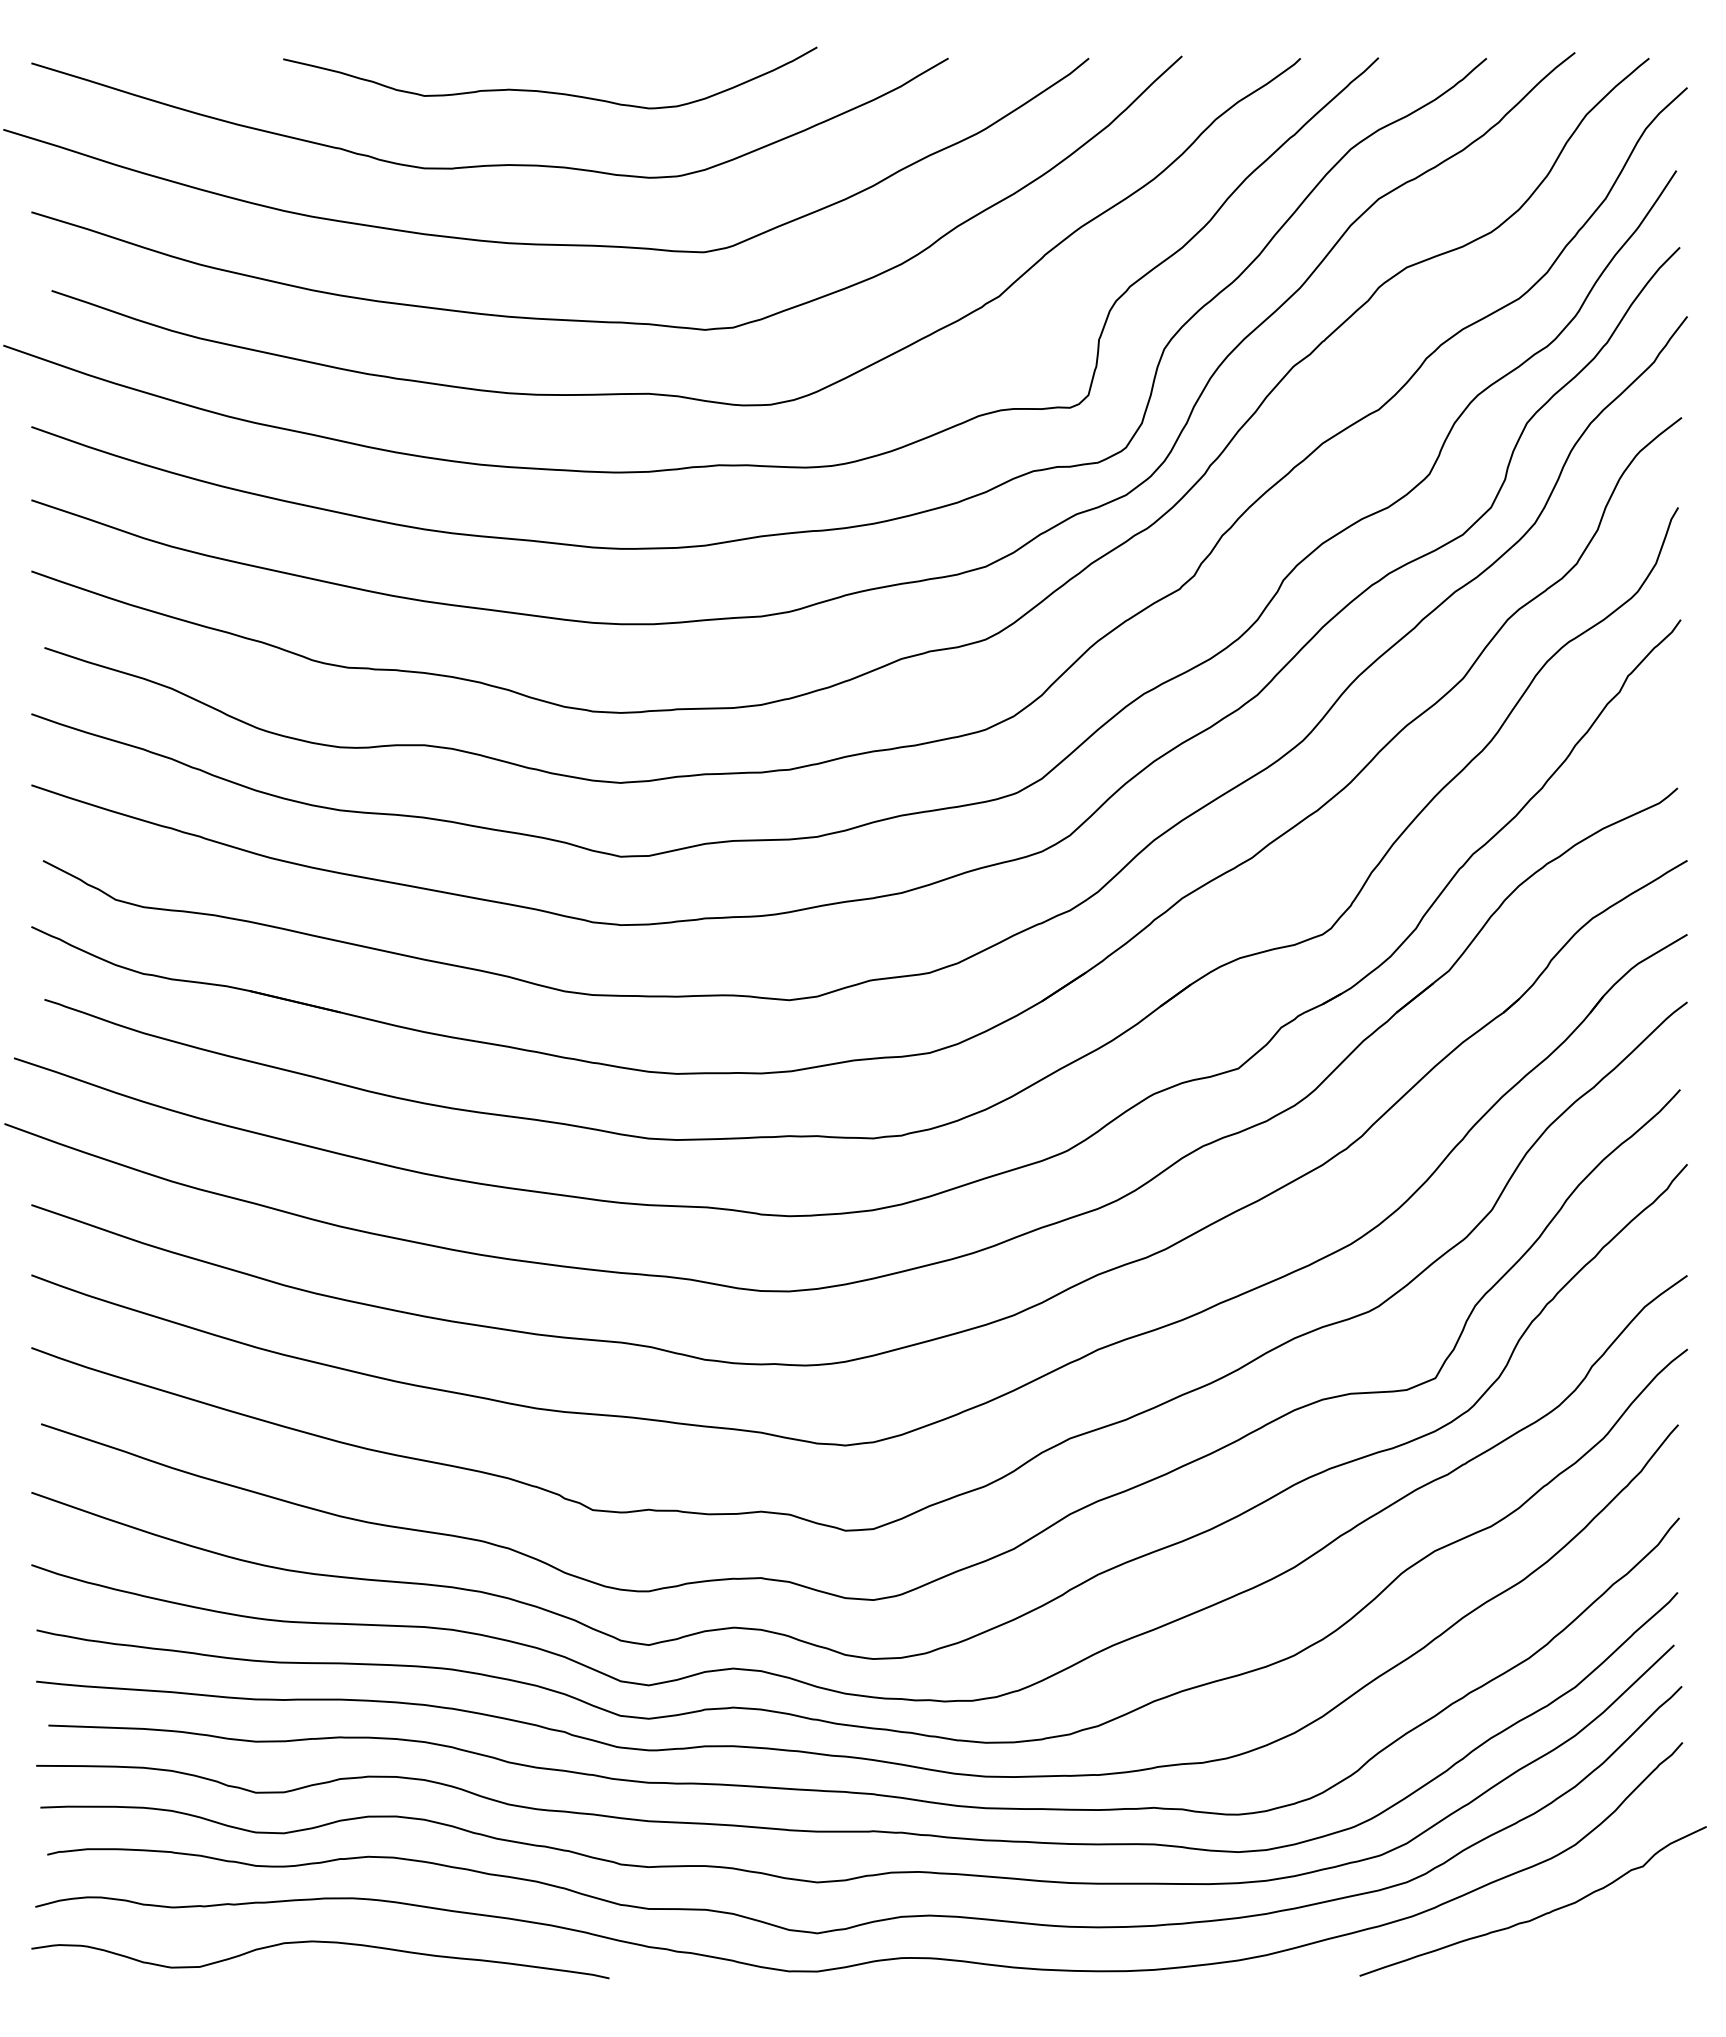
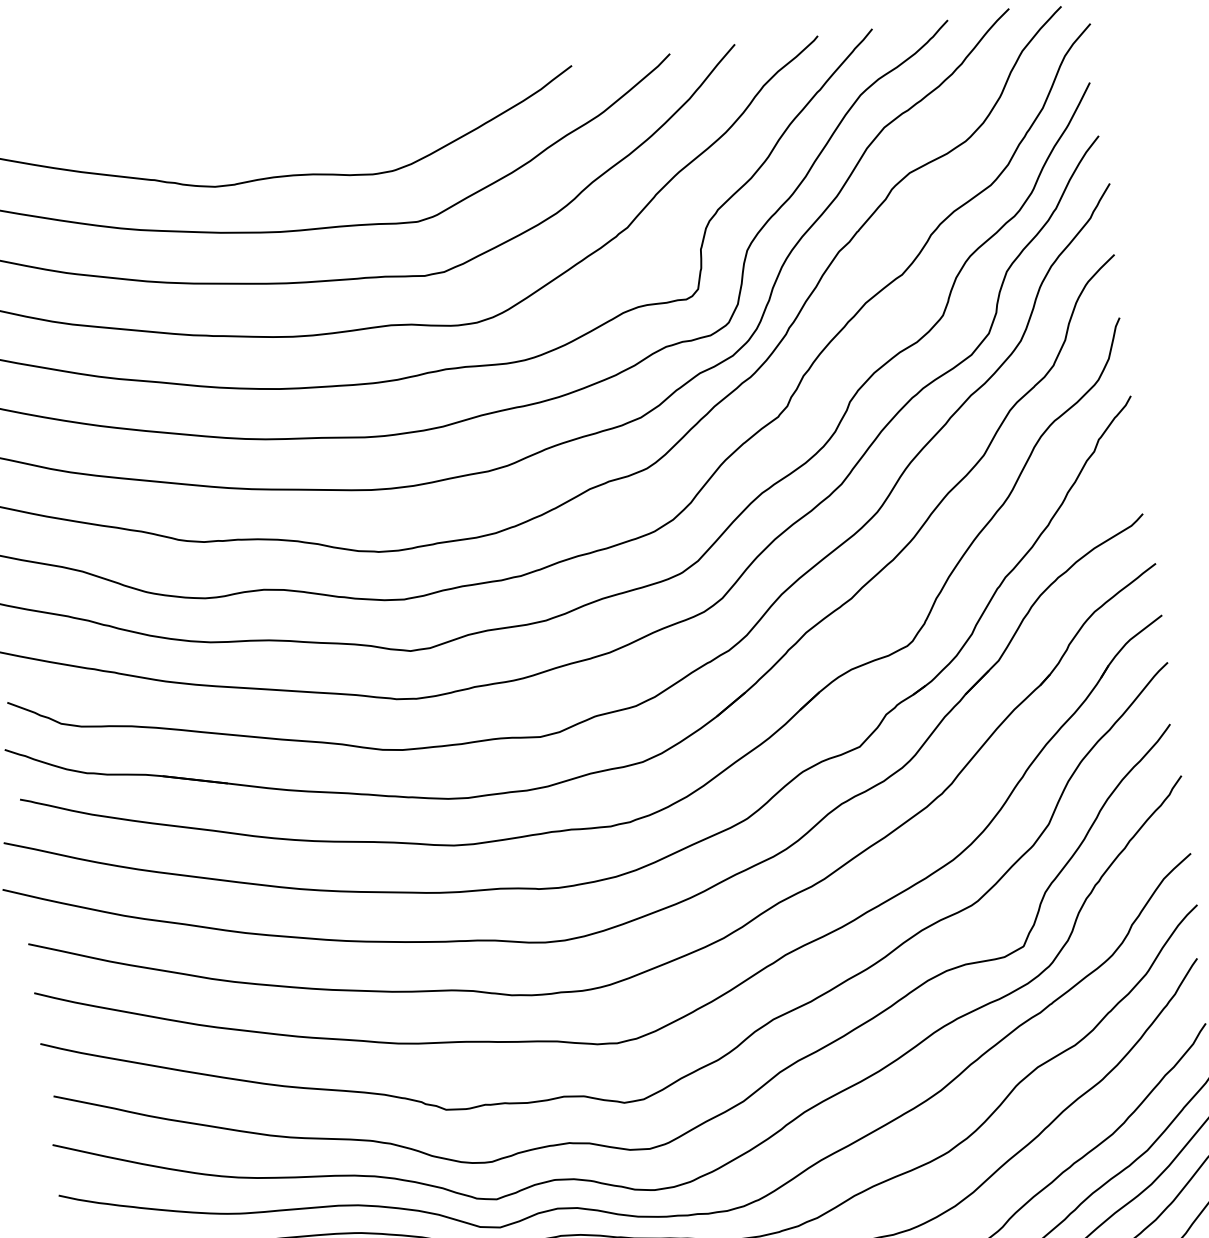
curve: (550, 91) -> (296, 122), removed

